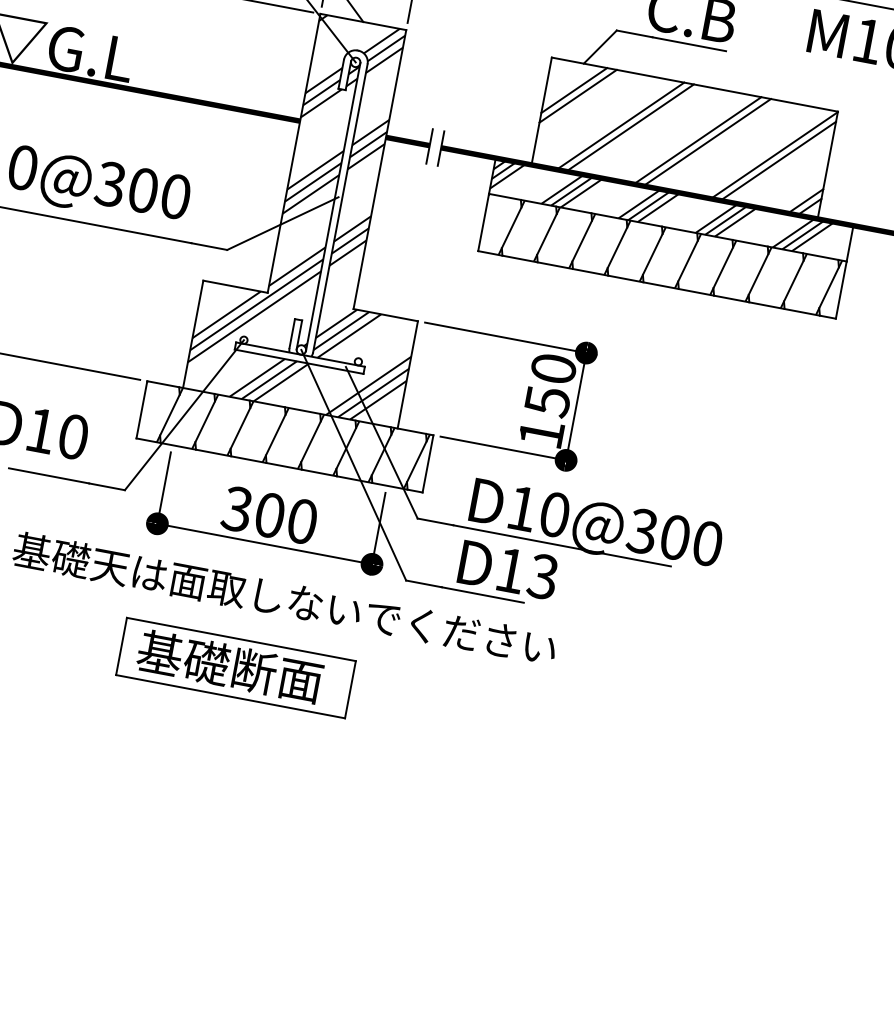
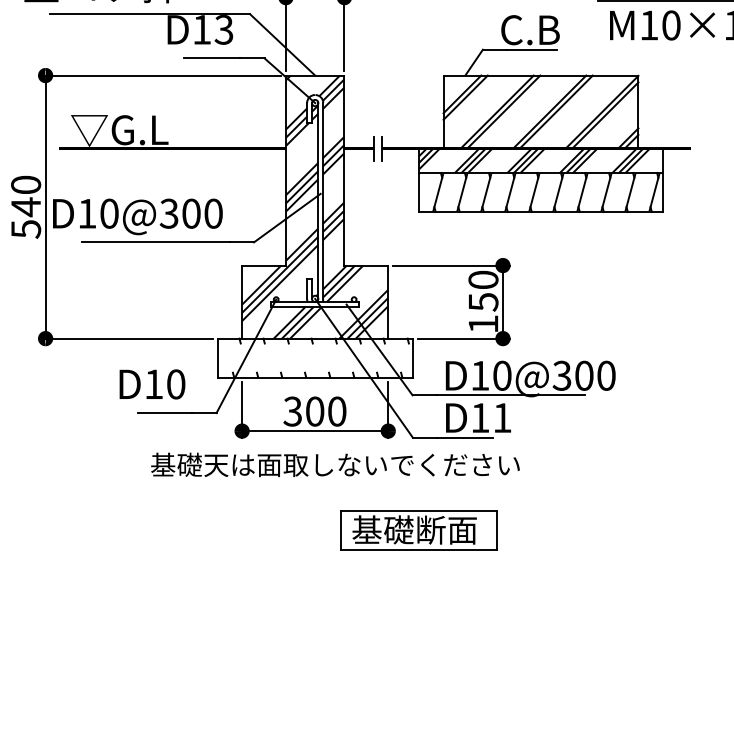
hatch: (282, 435) -> (313, 357), removed
text: (543, 577) -> (502, 418), D13 -> D11
part: (235, 668) -> (418, 530), moved

